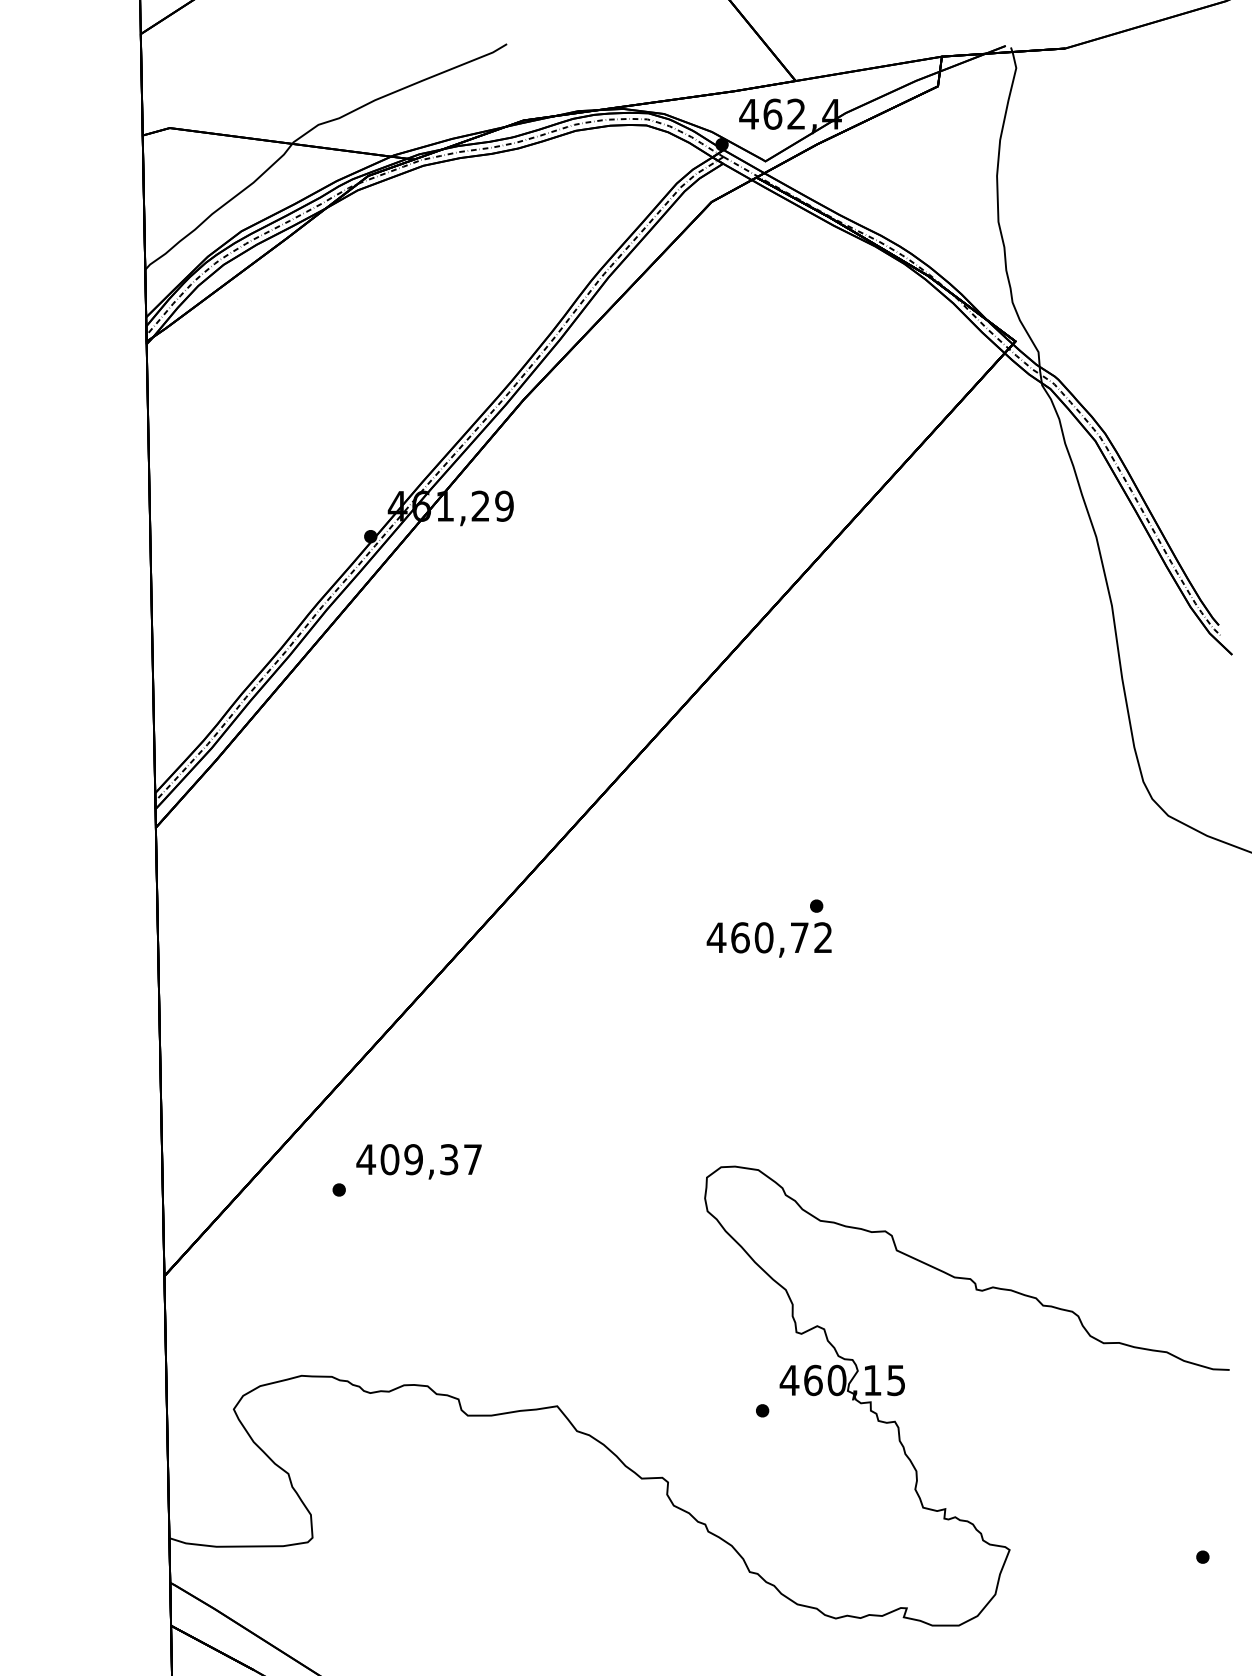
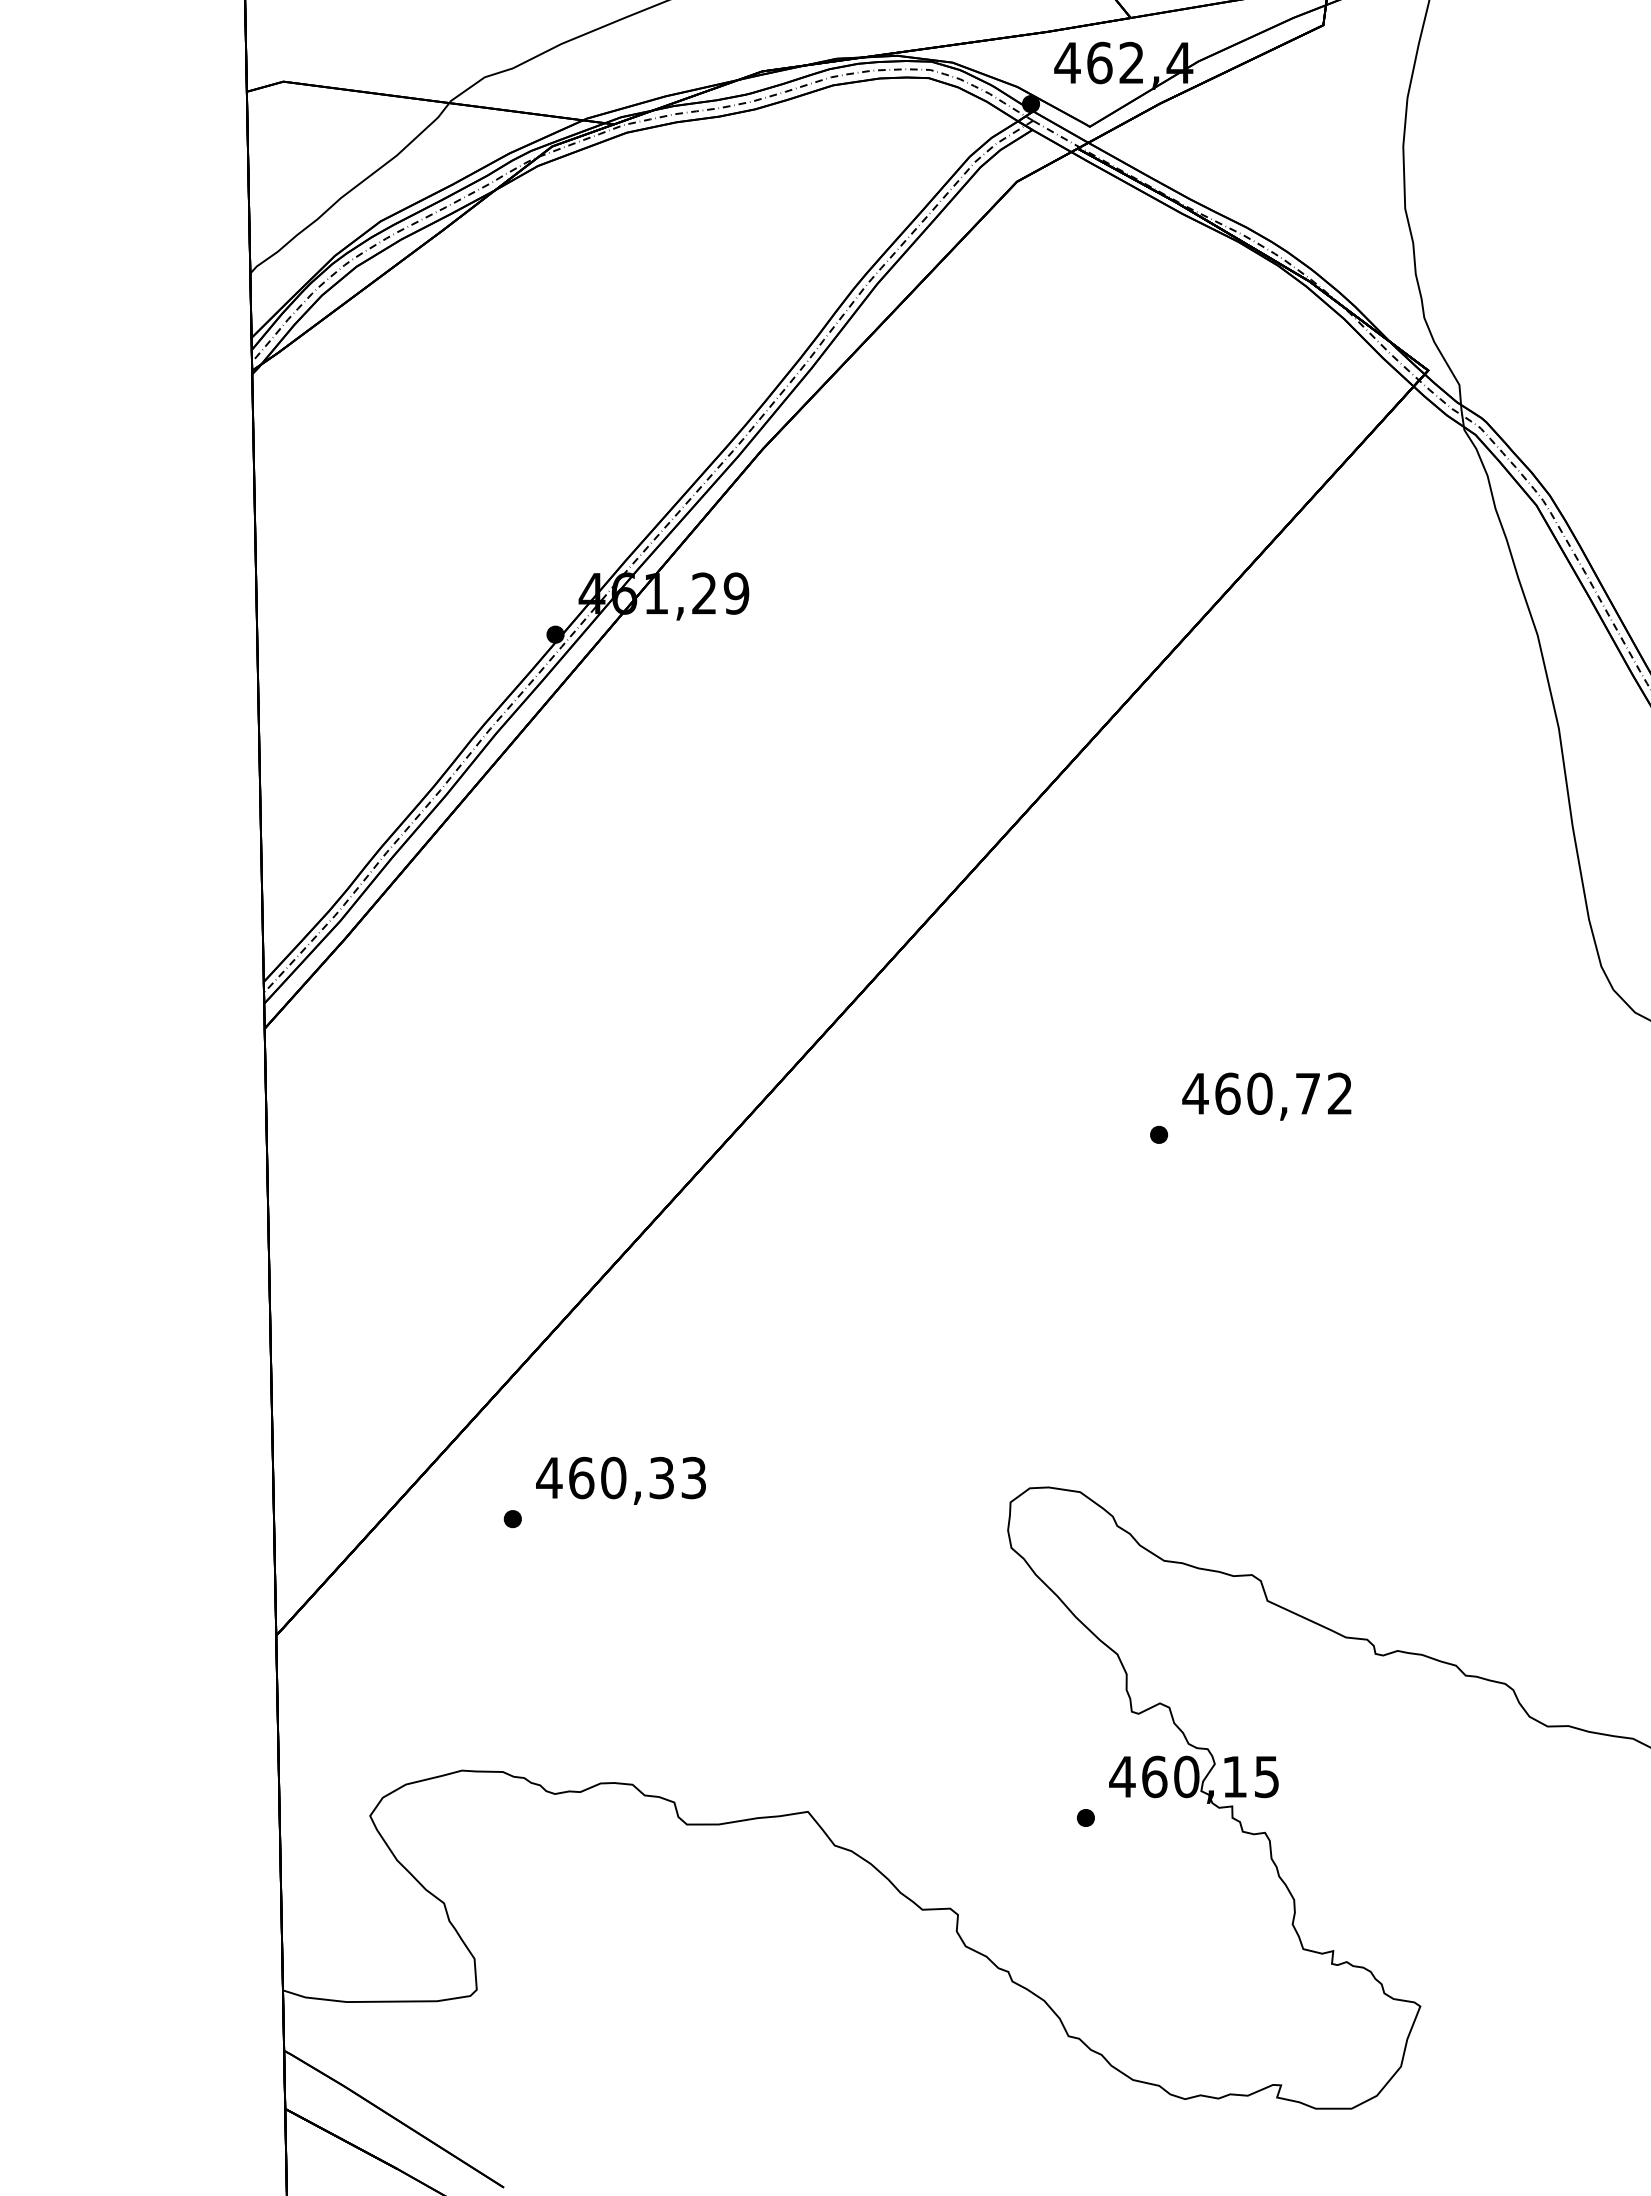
text: (768, 939) -> (1265, 1096), moved
text: (430, 1159) -> (636, 1477), 409,37 -> 460,33

